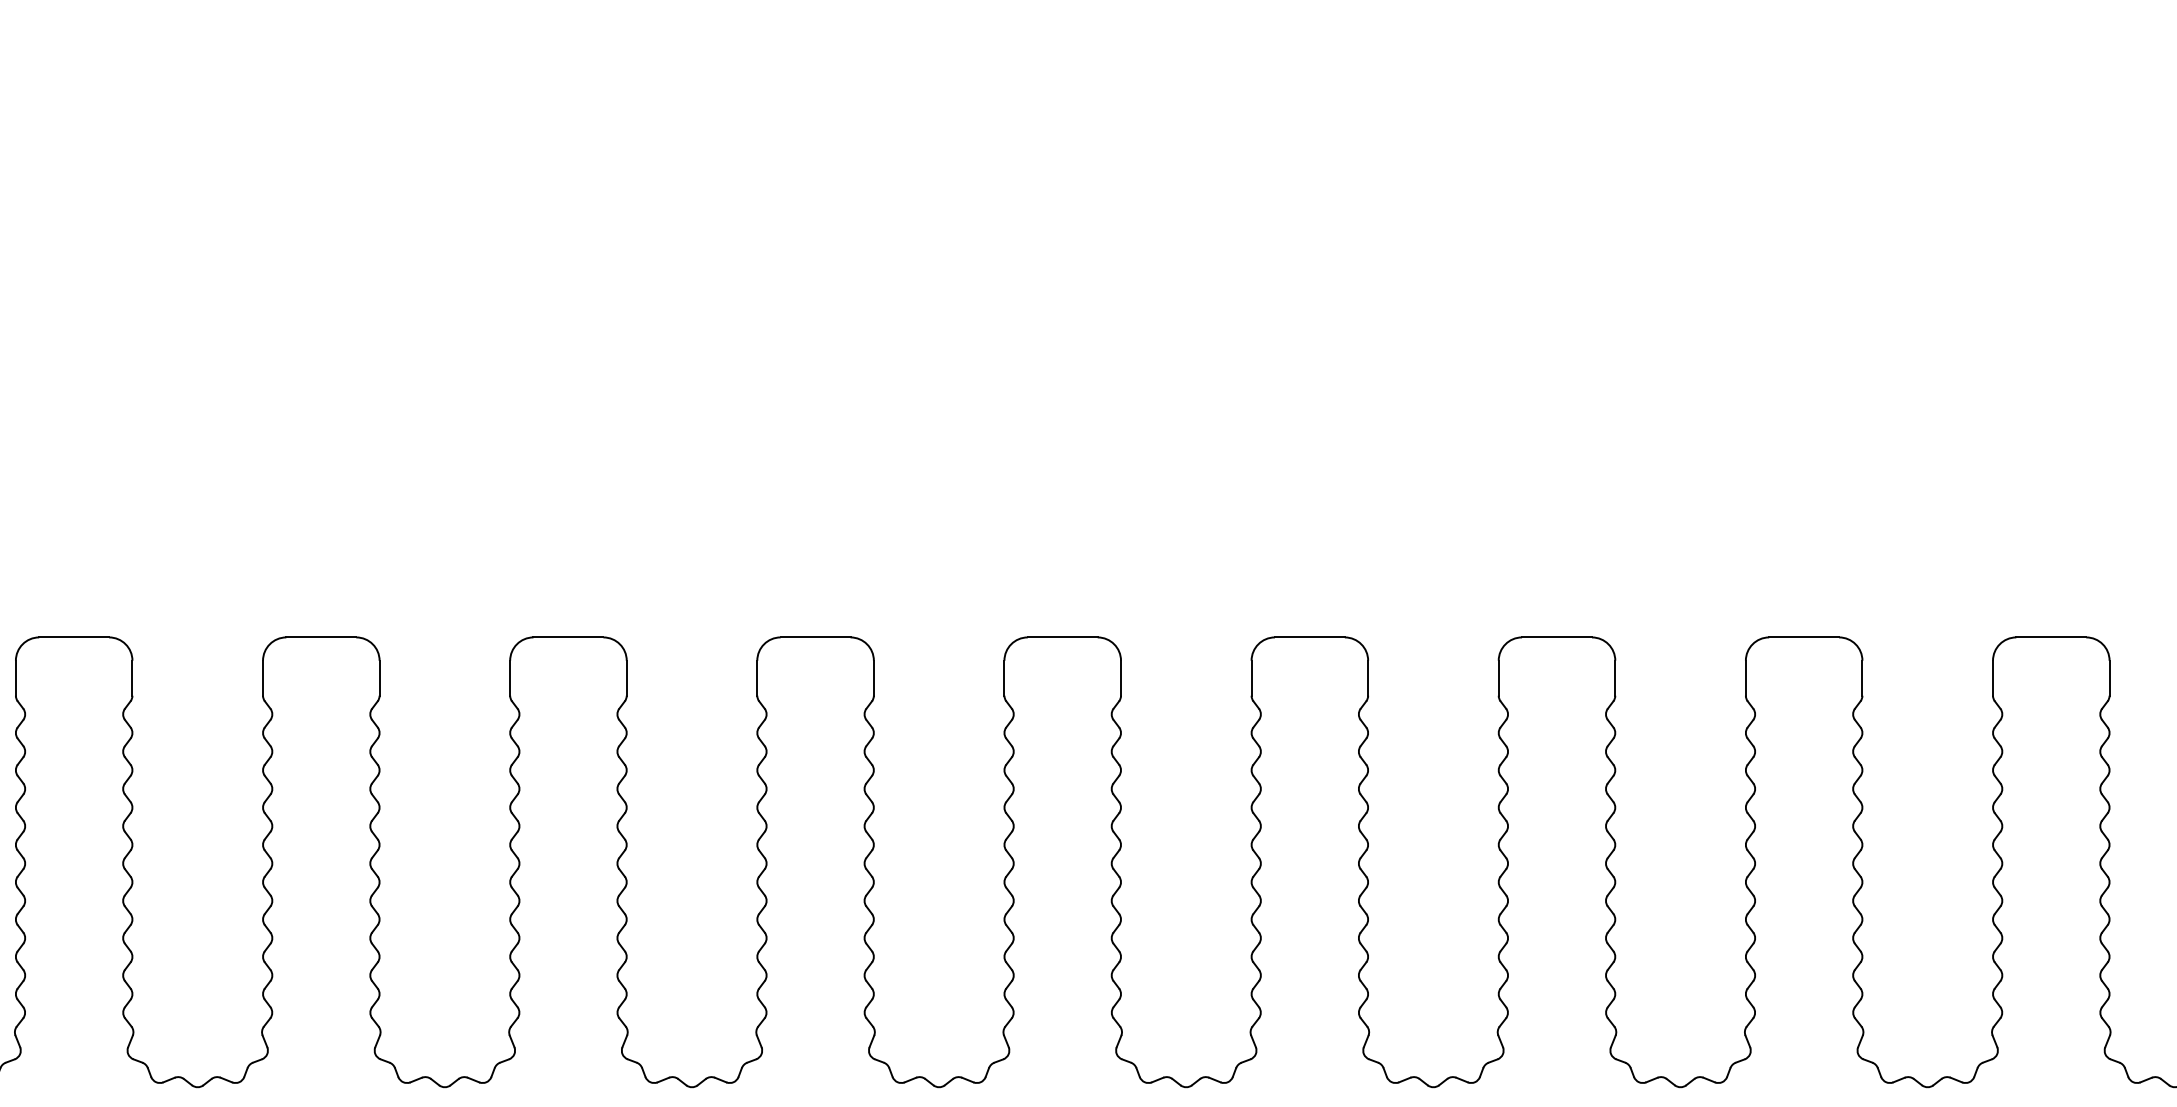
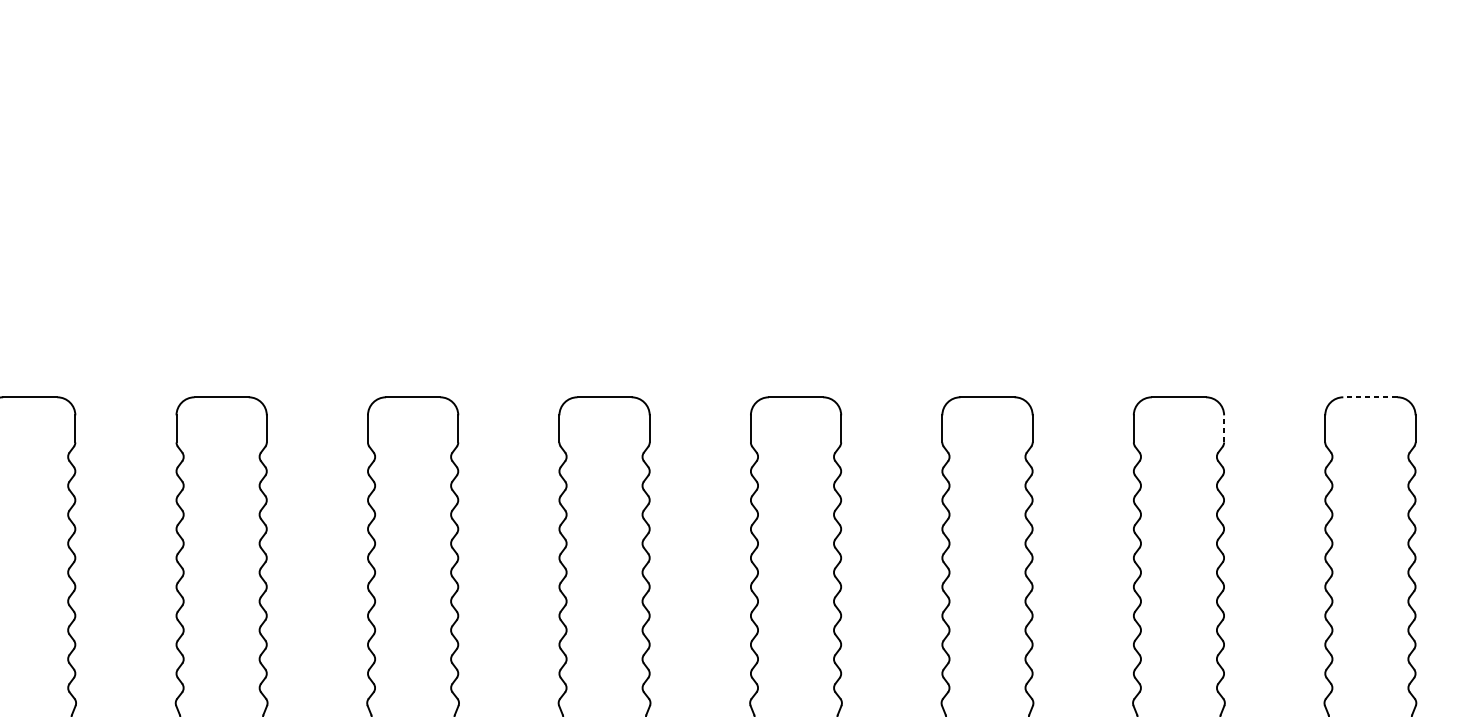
line: (2051, 637) -> (1370, 397), solid -> dashed
line: (1862, 677) -> (1224, 428), solid -> dashed

